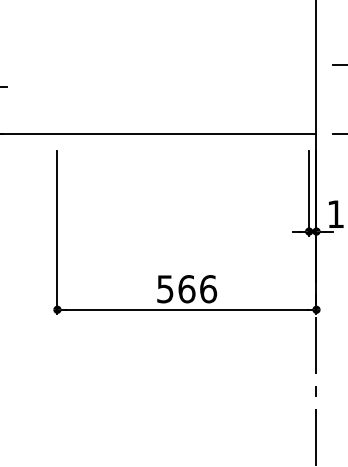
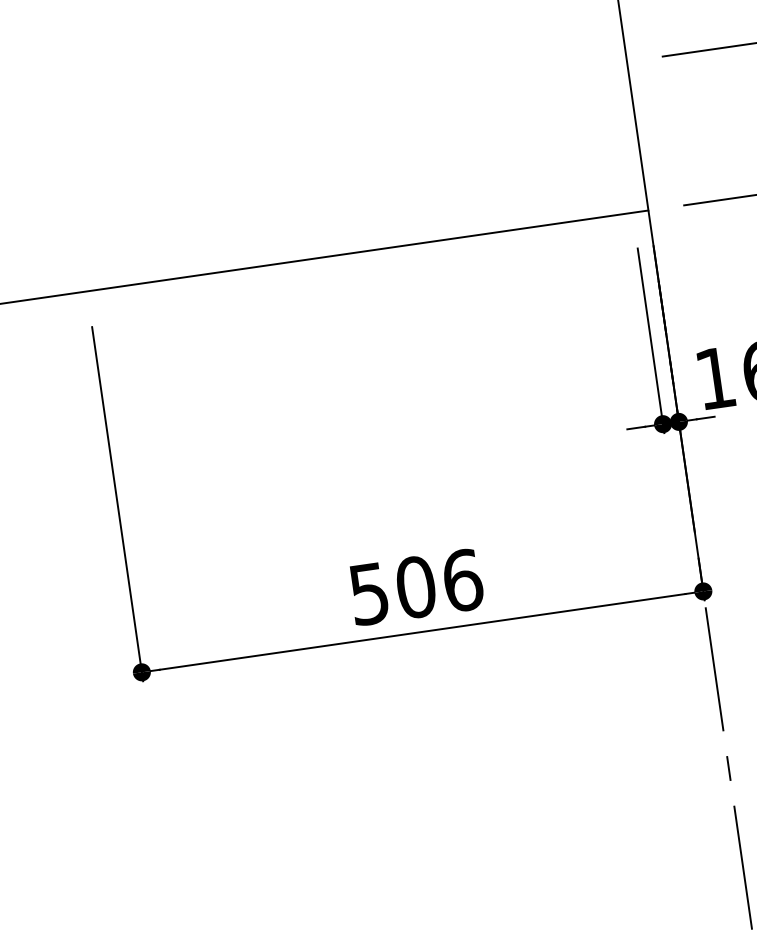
text: (186, 289) -> (415, 588), 566 -> 506

